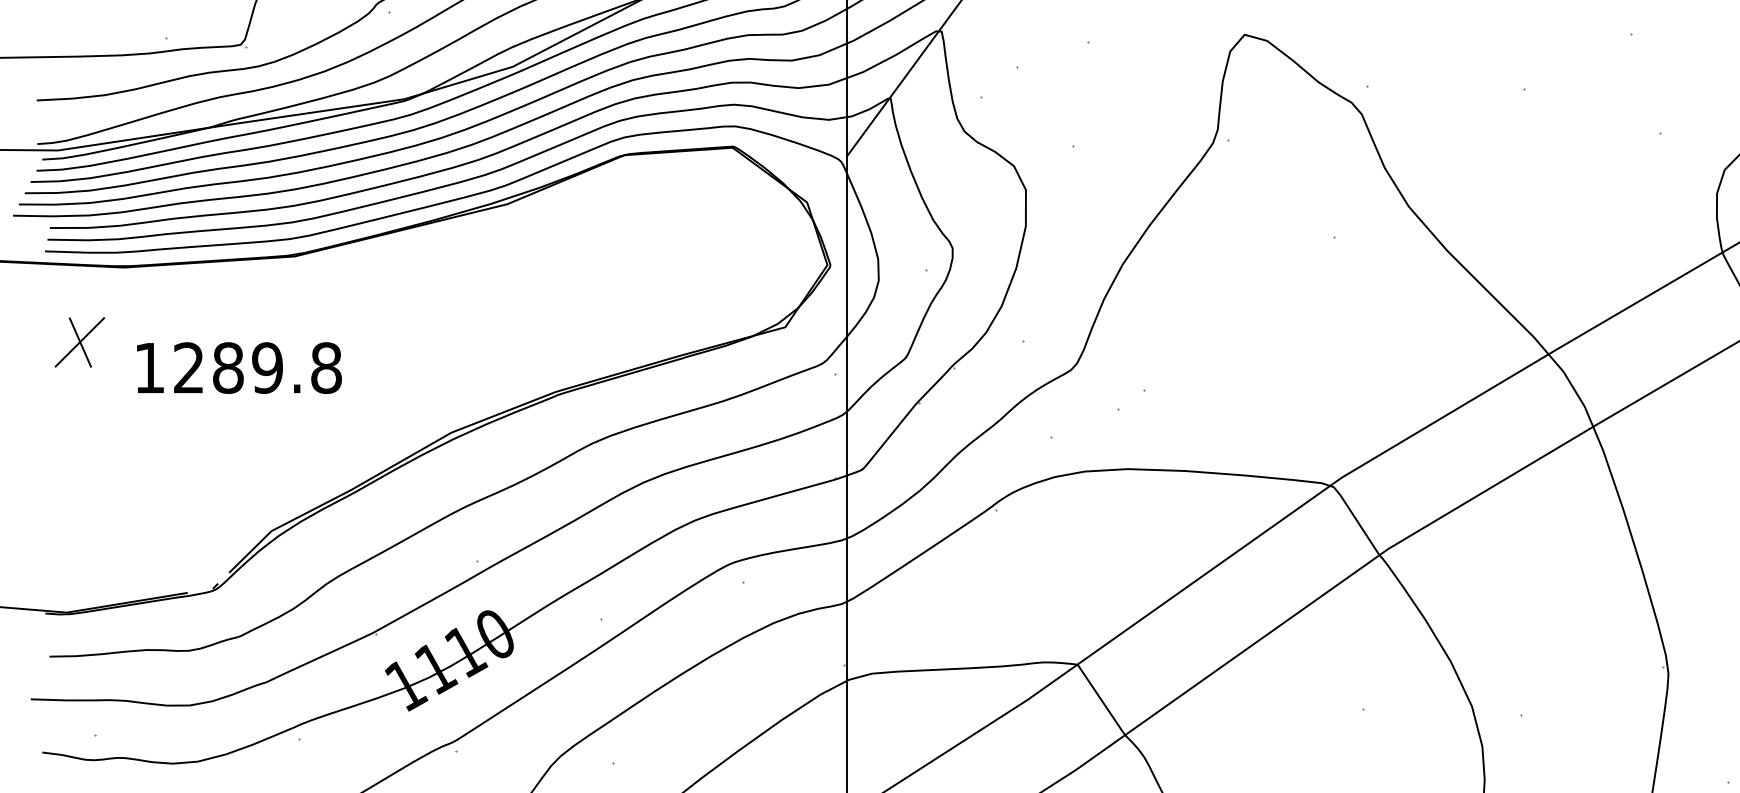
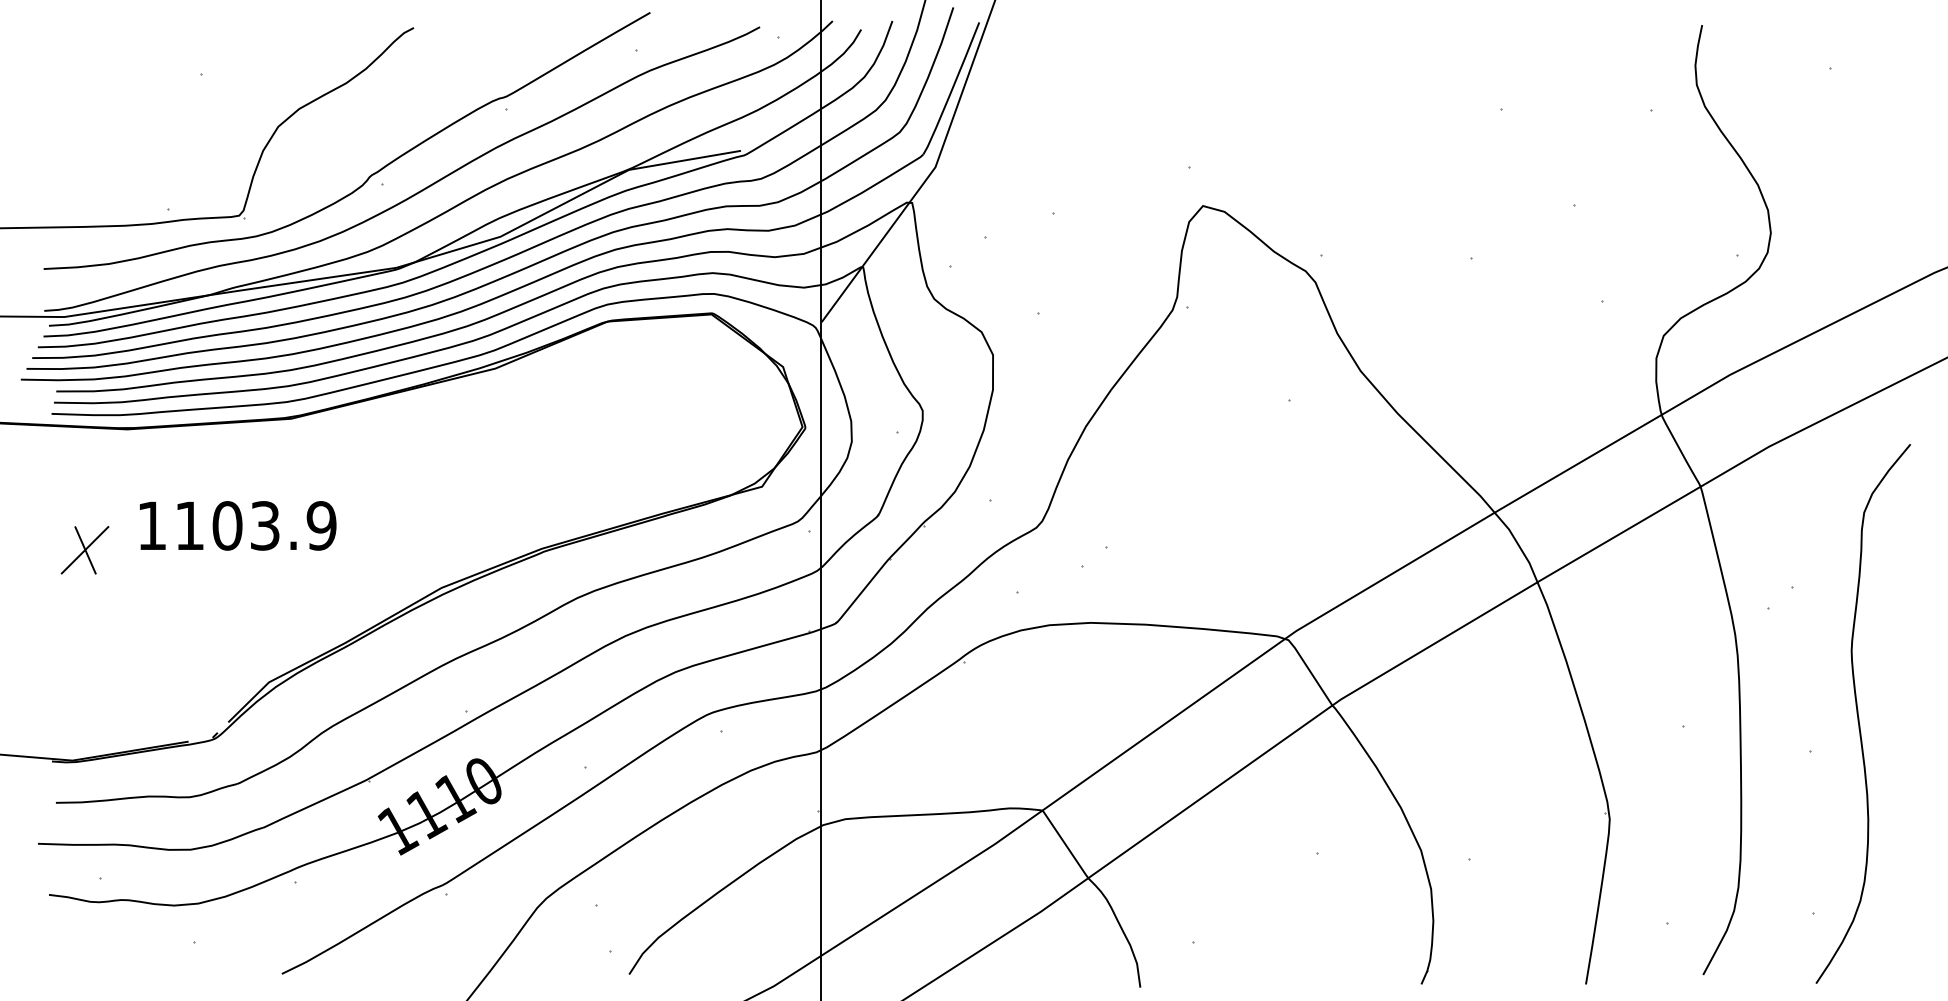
part: (79, 342) -> (84, 550), moved
text: (257, 367) -> (255, 525), 1289.8 -> 1103.9

